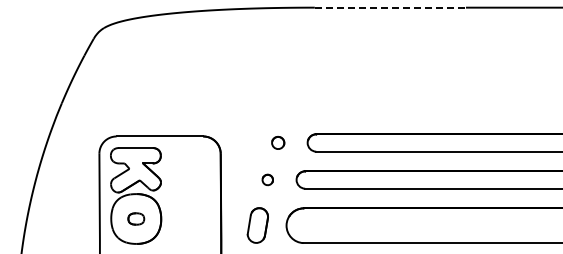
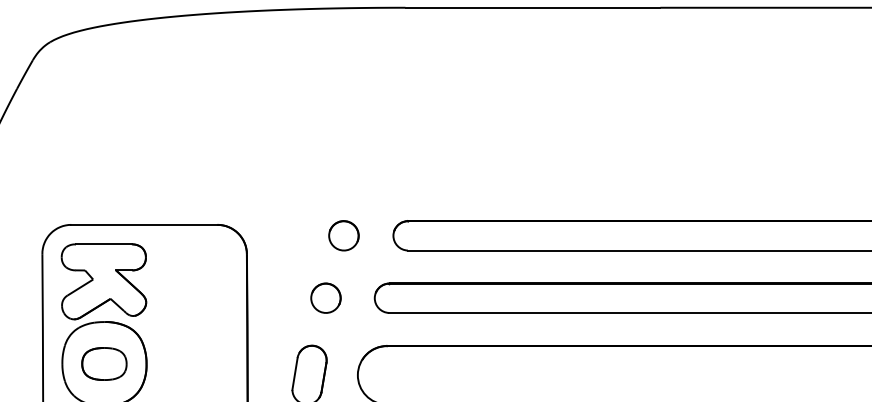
line: (390, 7) -> (533, 7), dashed -> solid
part: (277, 142) -> (342, 235), size x1.43
part: (267, 179) -> (325, 297), size x1.67
part: (136, 218) -> (104, 363), size x1.67

